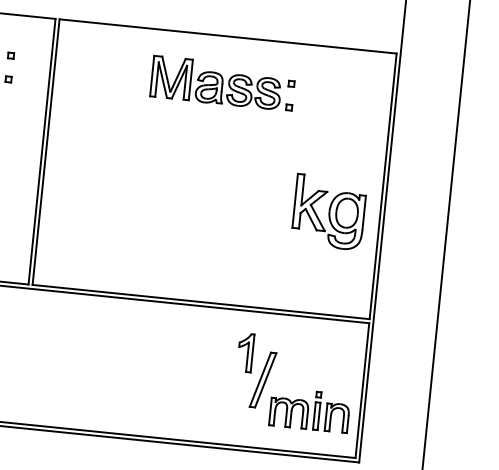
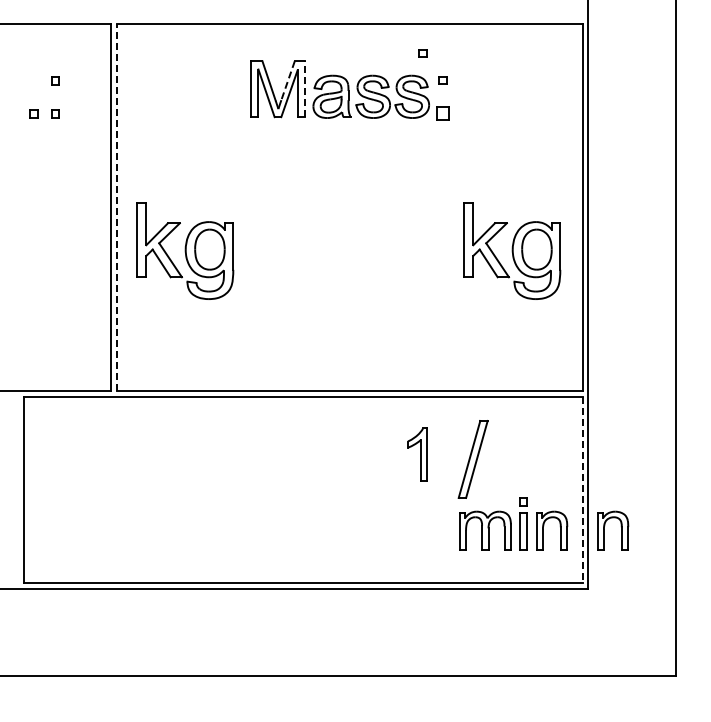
part: (278, 62) -> (422, 53), added
line: (179, 72) -> (288, 80), solid -> dashed
line: (190, 80) -> (304, 89), solid -> dashed
part: (288, 107) -> (442, 112), size x1.6
line: (45, 151) -> (116, 207), solid -> dashed
part: (92, 187) -> (185, 250), added
part: (262, 380) -> (472, 459), moved
line: (362, 390) -> (582, 490), solid -> dashed
part: (387, 422) -> (621, 530), added

